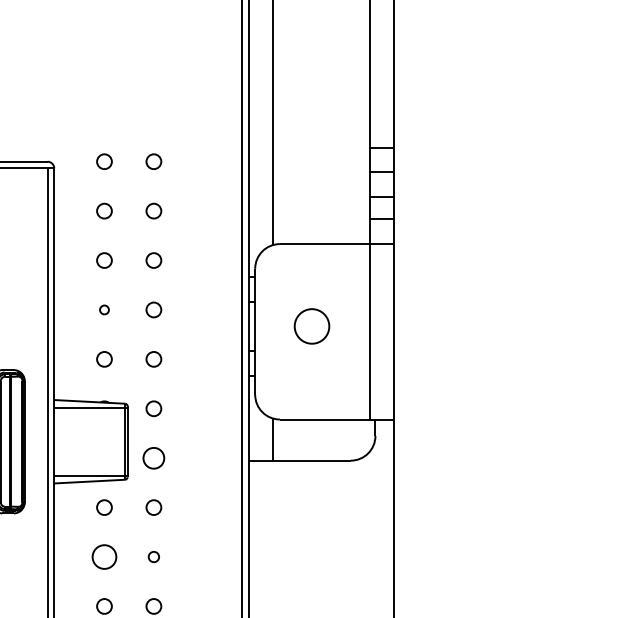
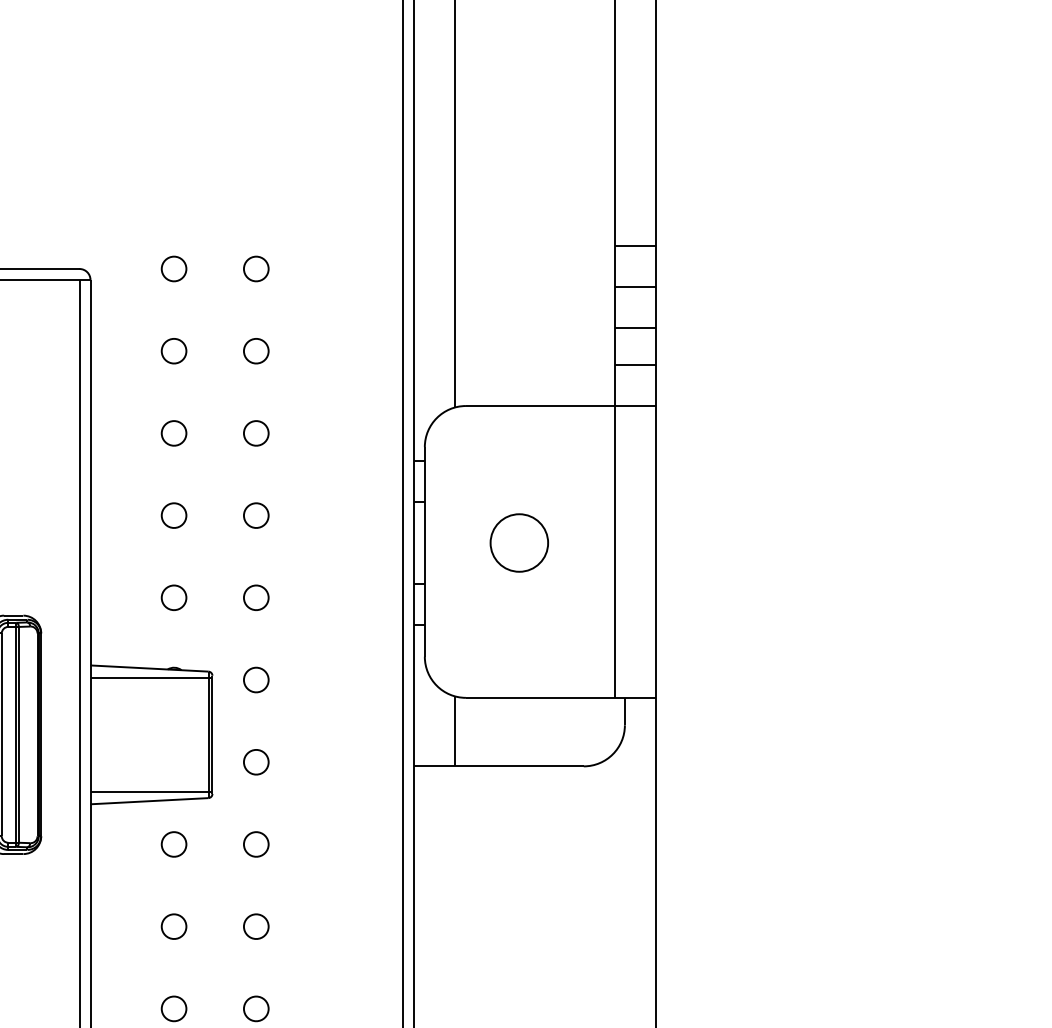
part: (104, 309) -> (174, 514), size x1.67
part: (153, 457) -> (255, 761), size x0.71
part: (104, 556) -> (174, 925), size x0.62
part: (153, 556) -> (255, 925), size x1.43

